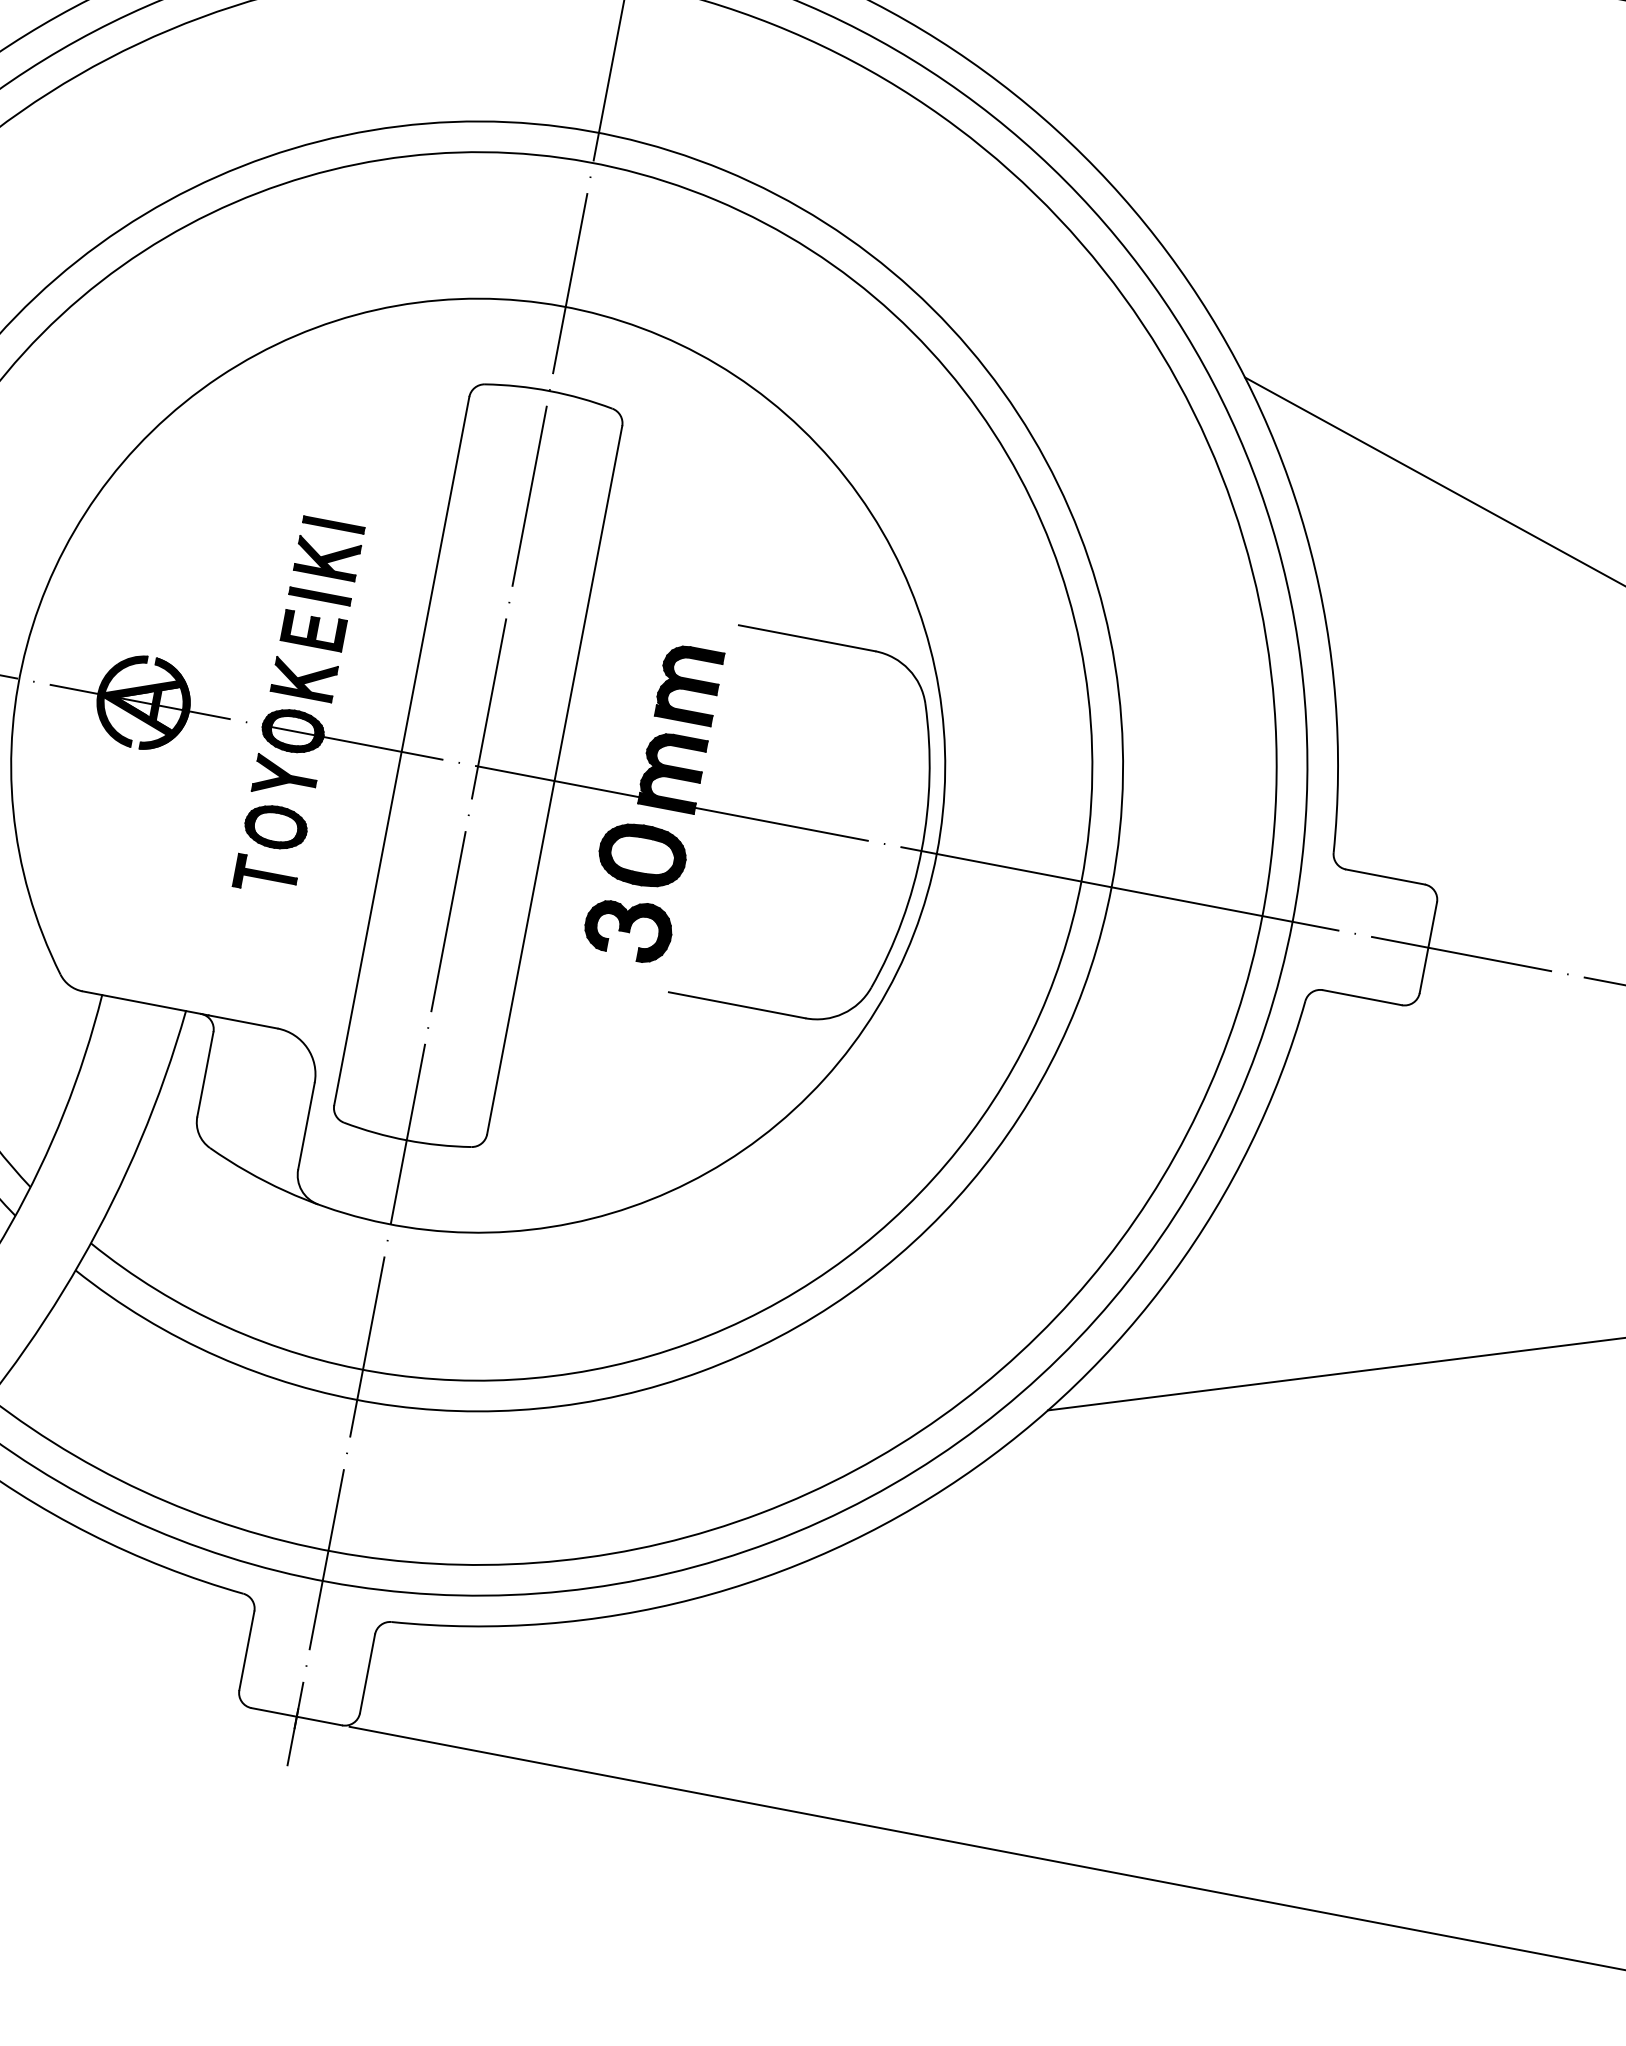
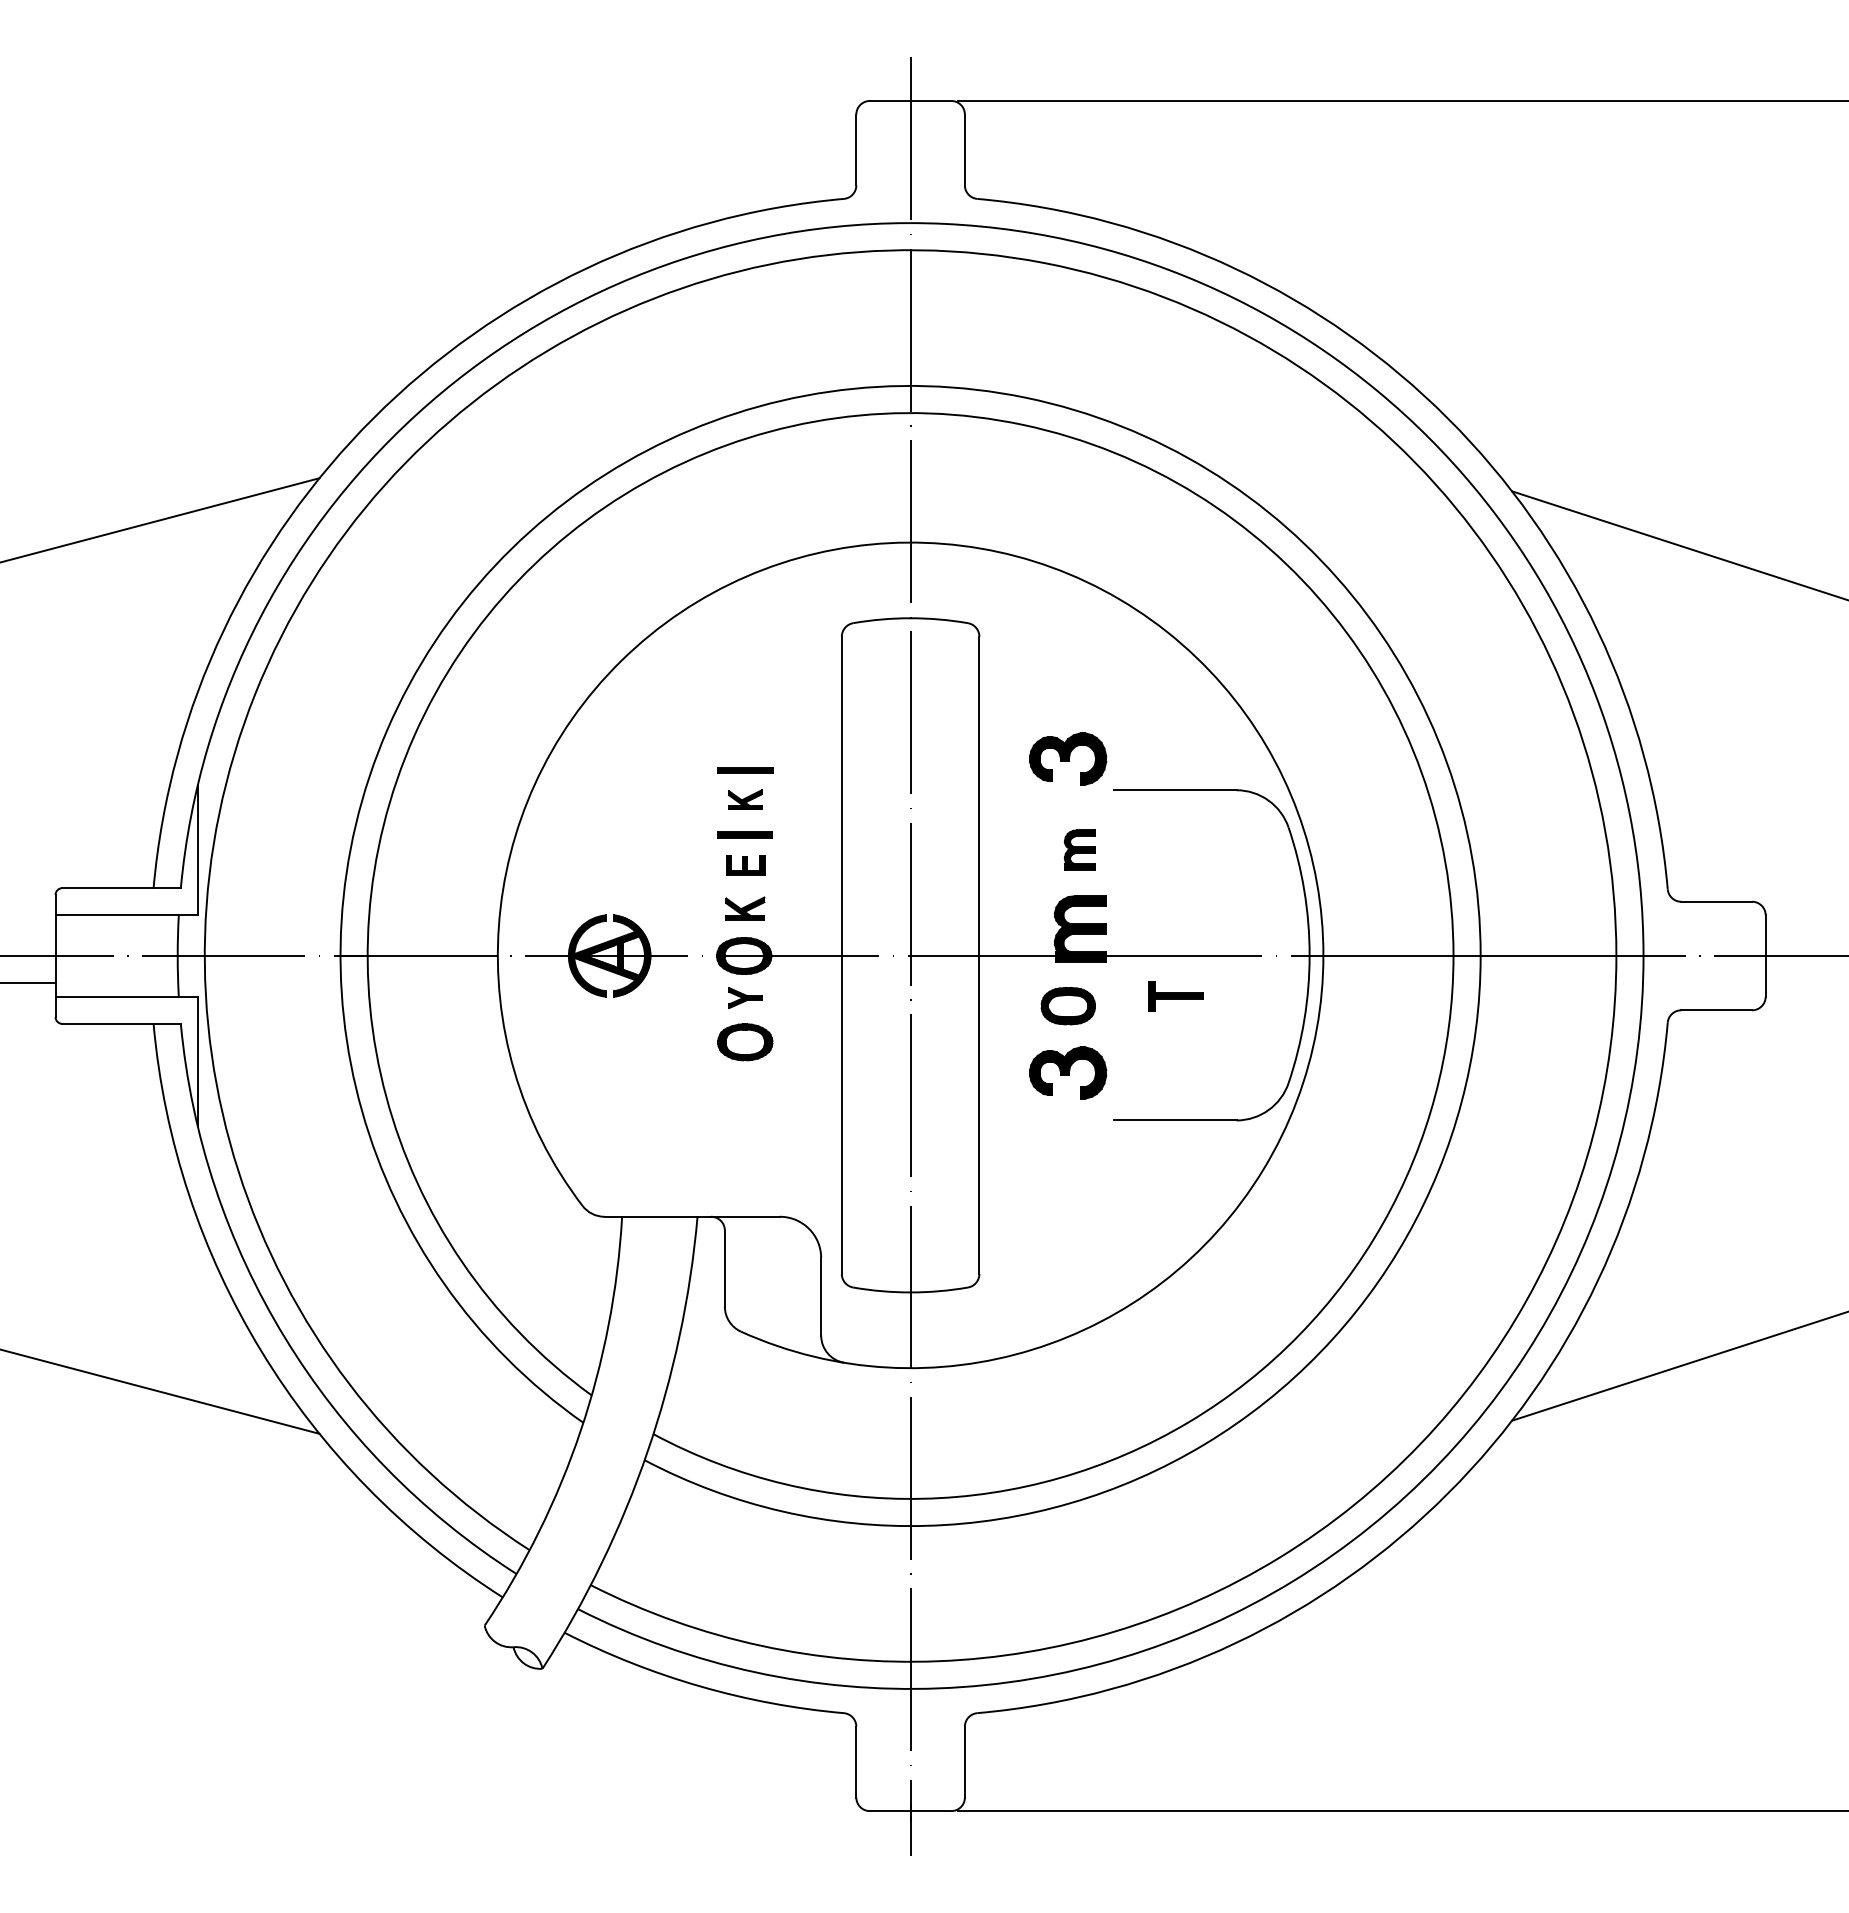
part: (327, 557) -> (745, 799), size x0.6
part: (695, 580) -> (1068, 758), added
part: (313, 629) -> (745, 864), size x0.7
part: (304, 678) -> (745, 908), size x0.7
part: (688, 683) -> (1079, 849), size x0.6
part: (285, 777) -> (745, 997), size x0.6
part: (642, 856) -> (1068, 1006), size x0.7
part: (265, 876) -> (1175, 996), moved

